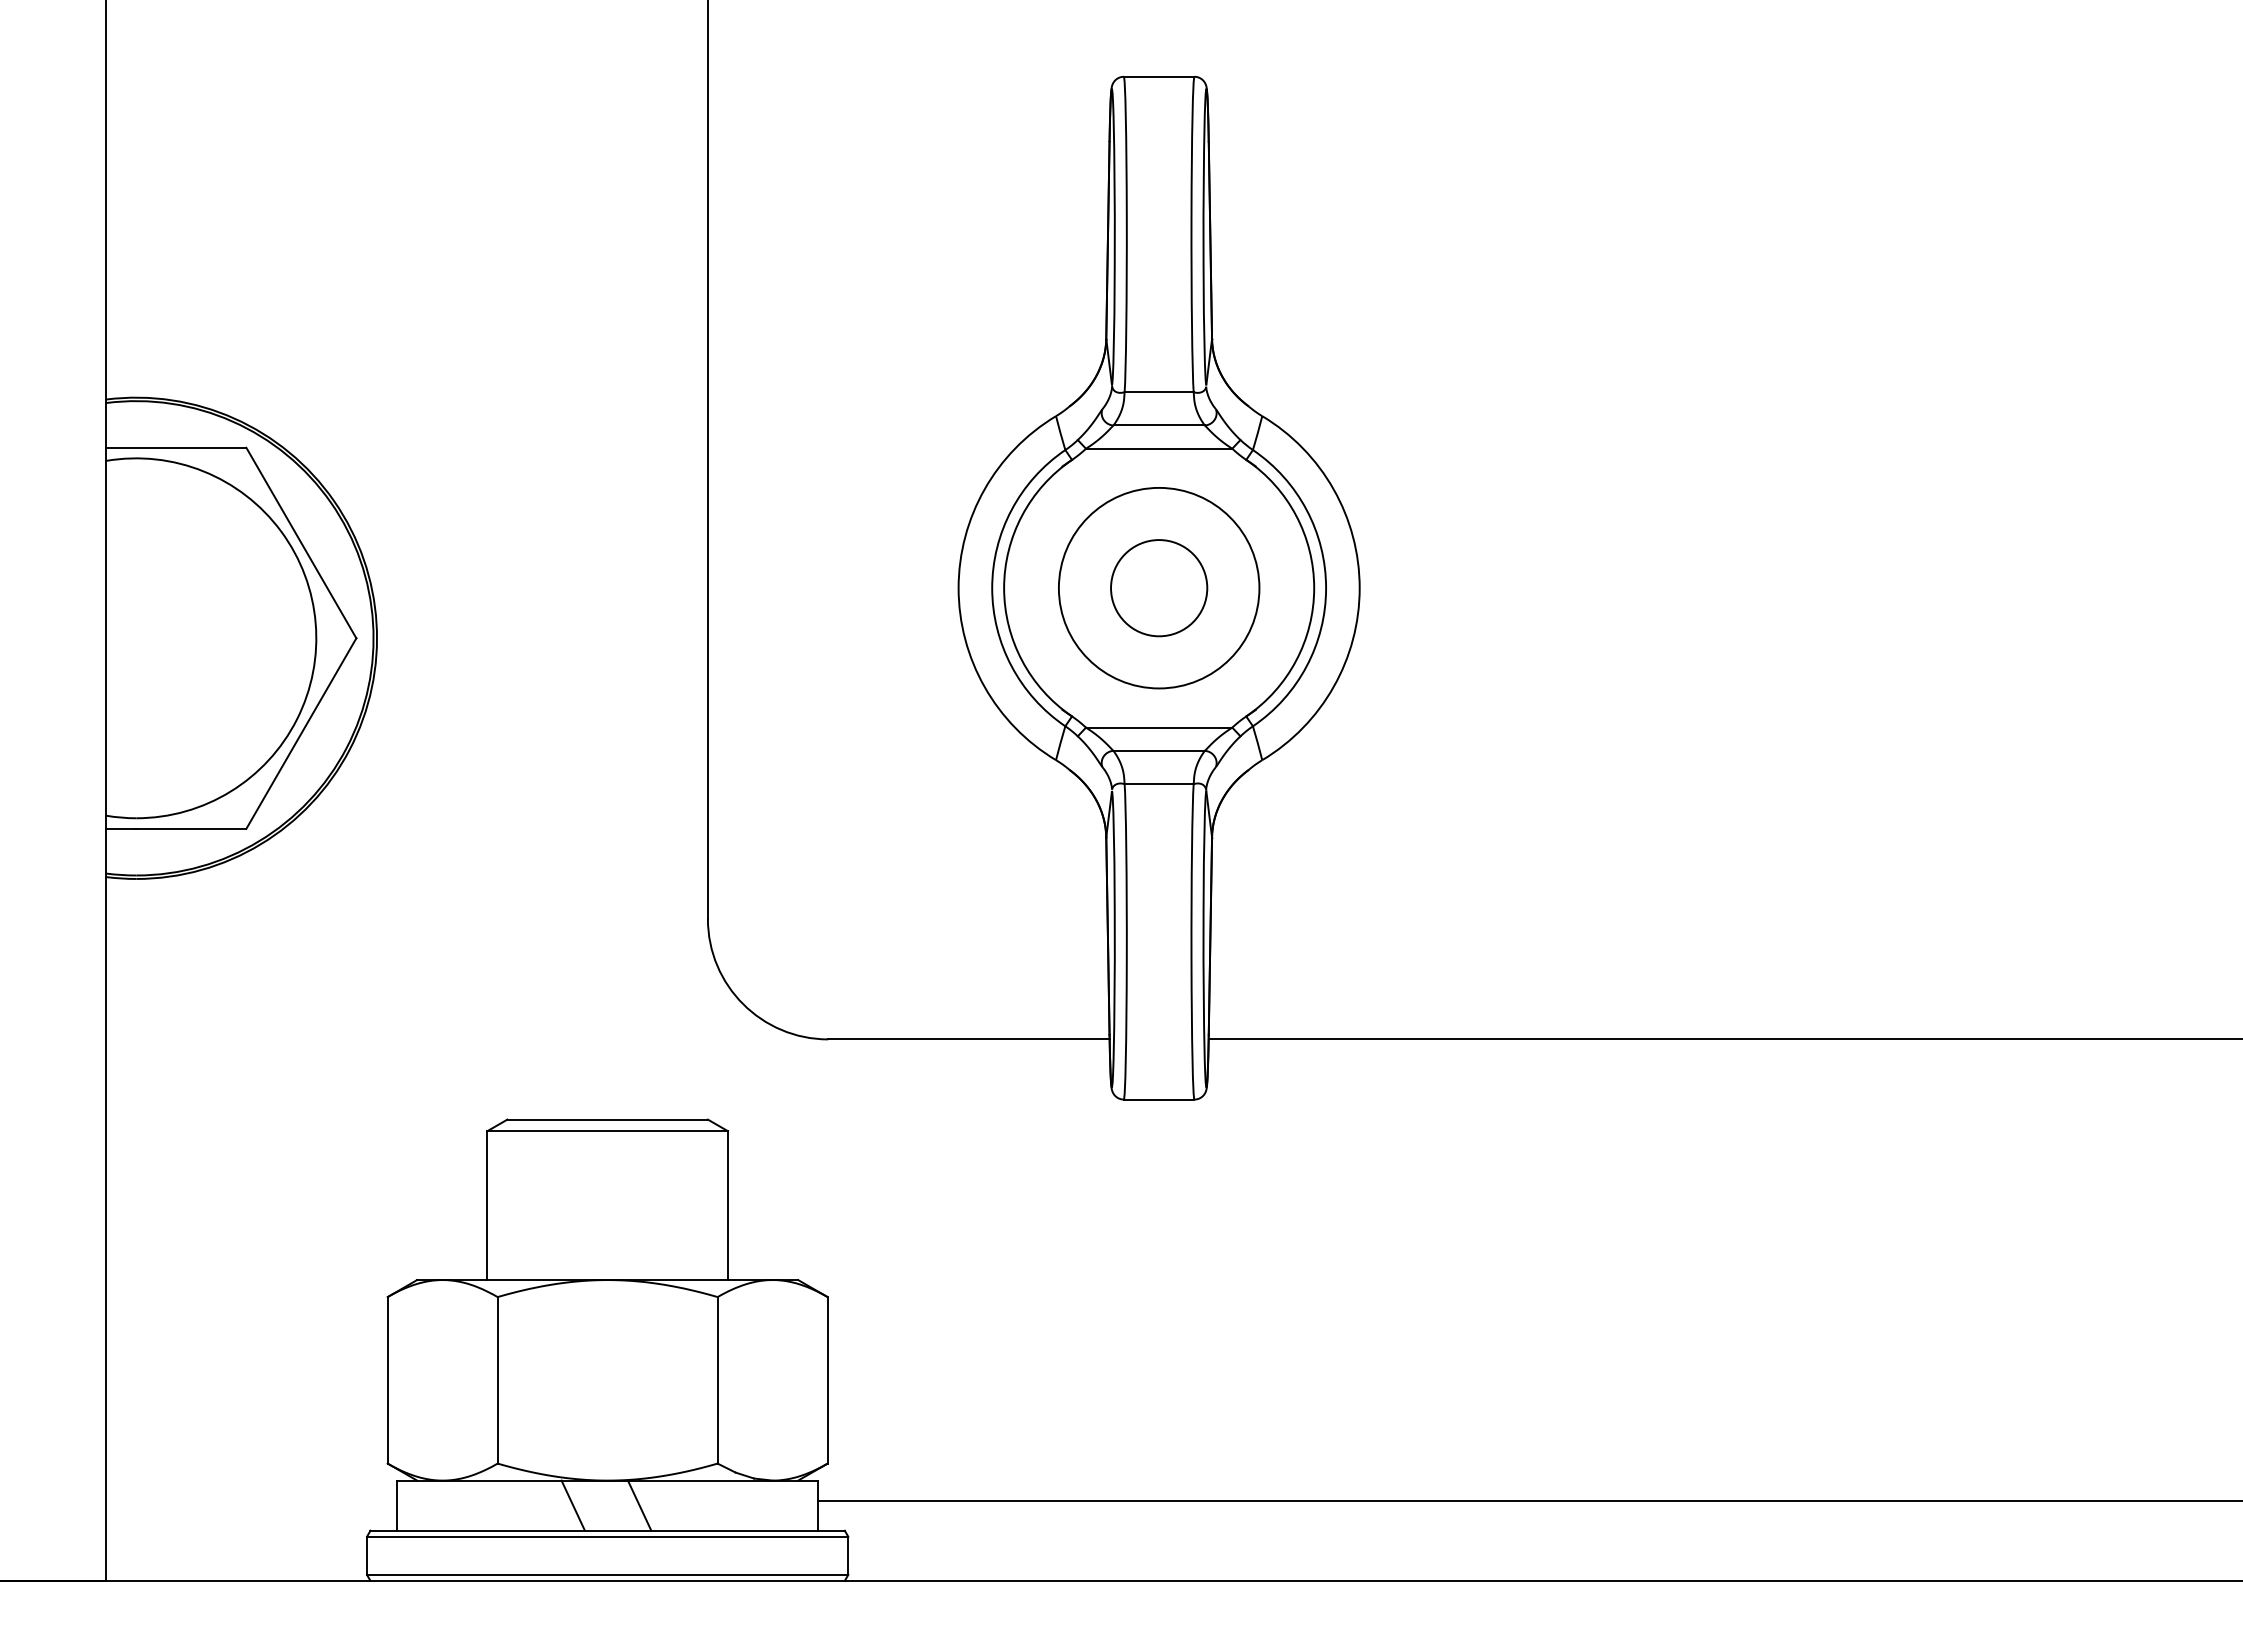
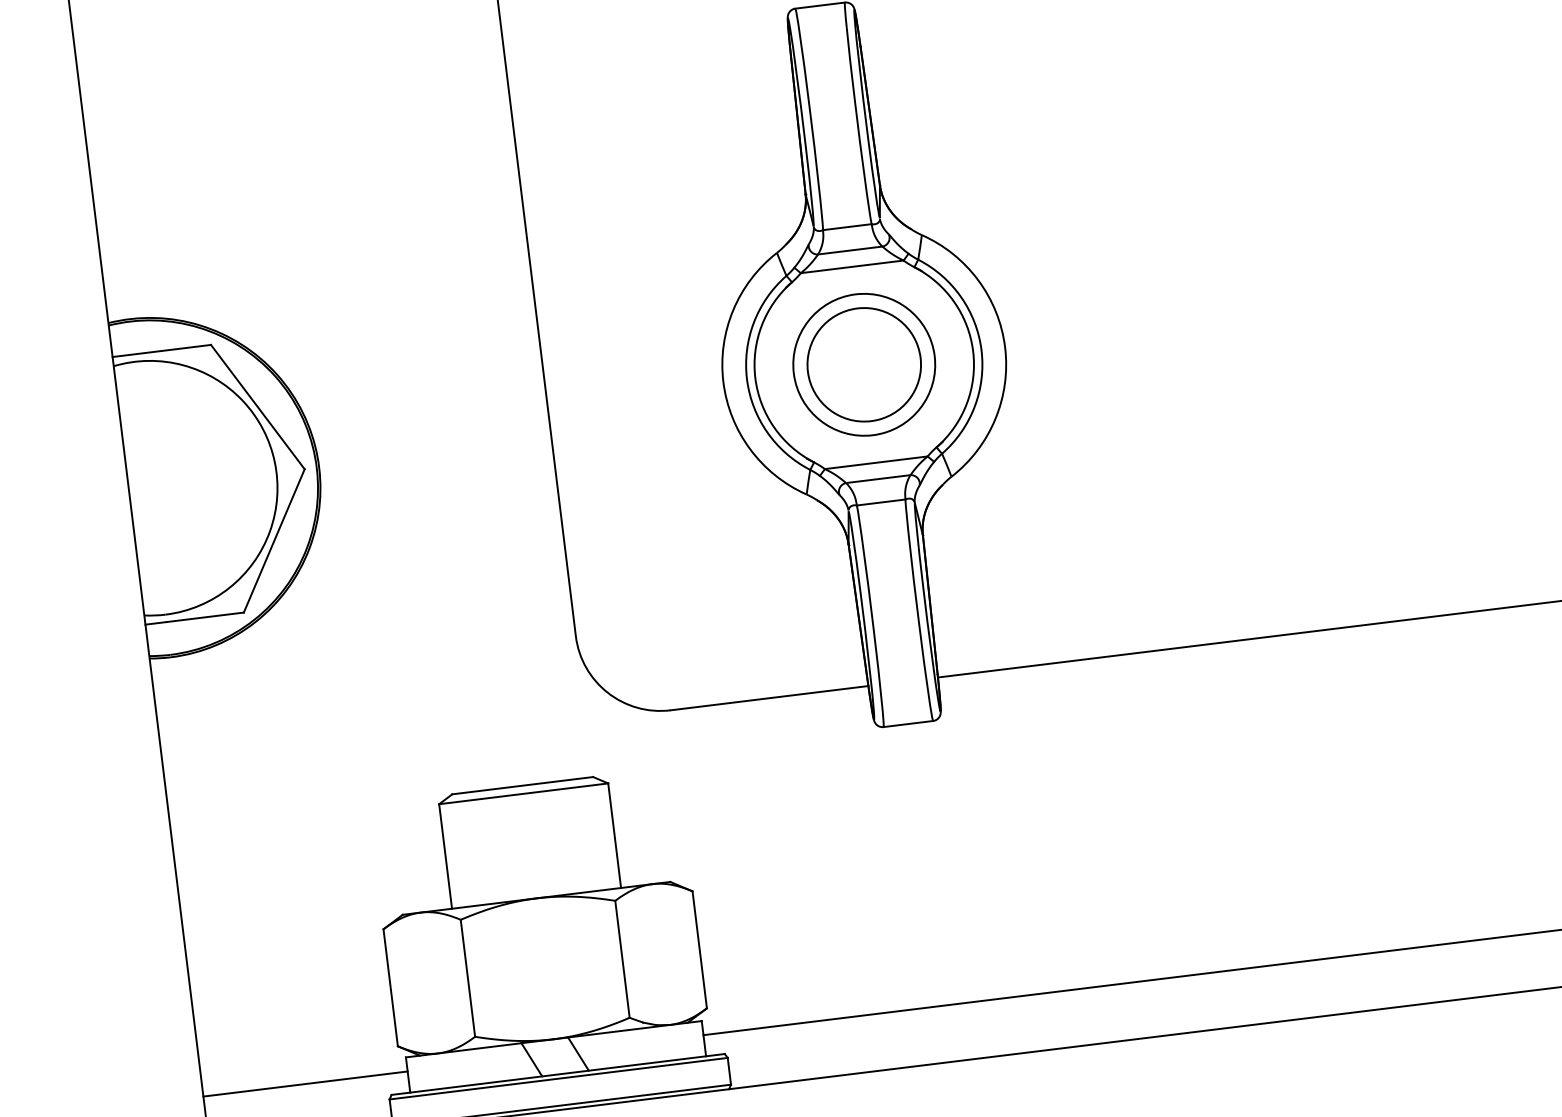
circle: (1158, 587) -> (863, 364), size x1.67
line: (251, 1500) -> (305, 1083), added

